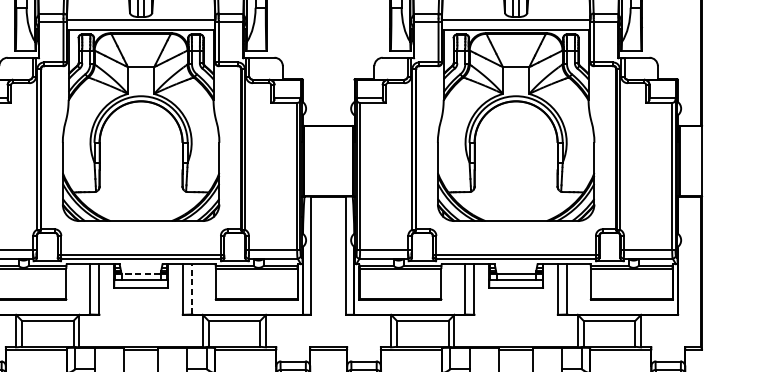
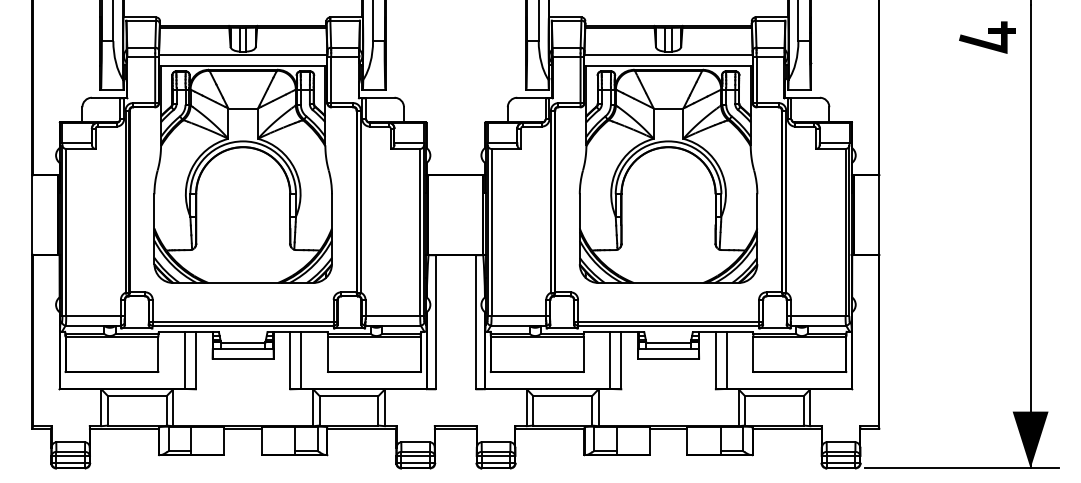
line: (140, 274) -> (242, 343), dashed -> solid
line: (192, 289) -> (301, 360), dashed -> solid

